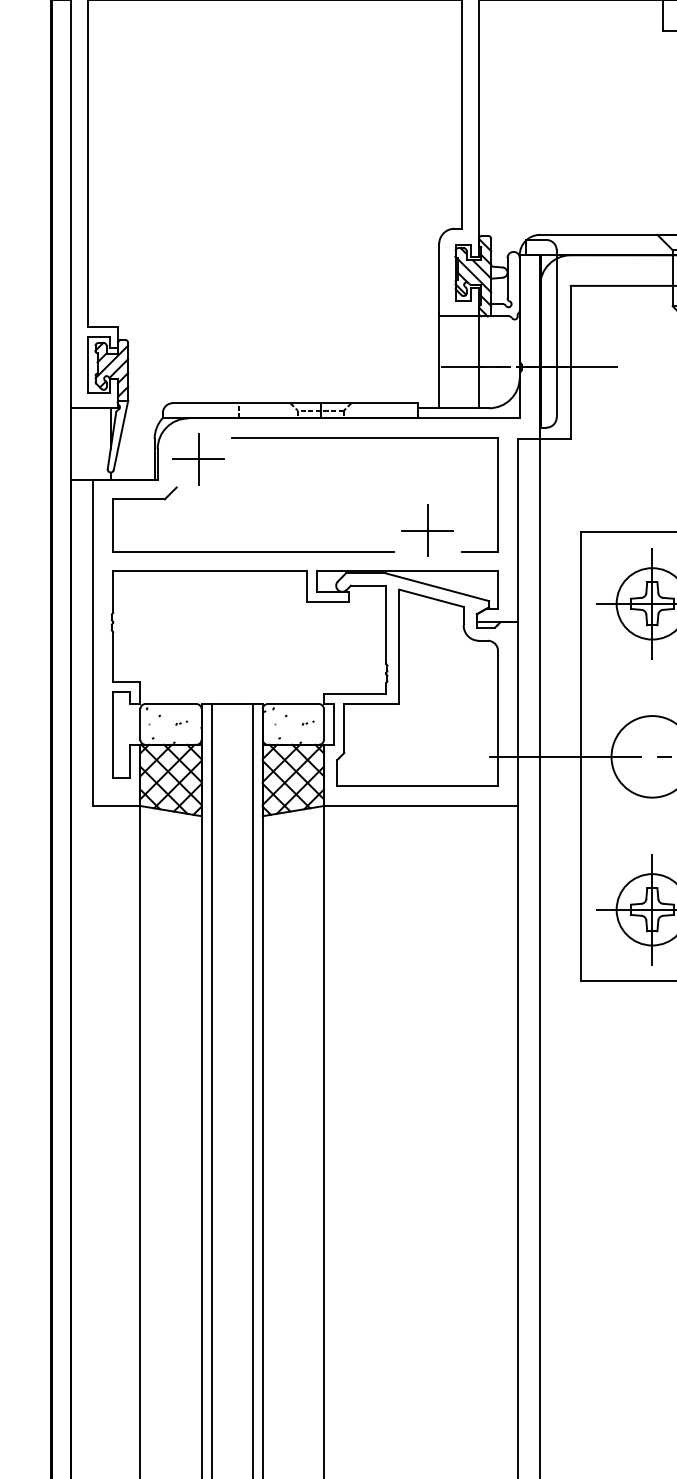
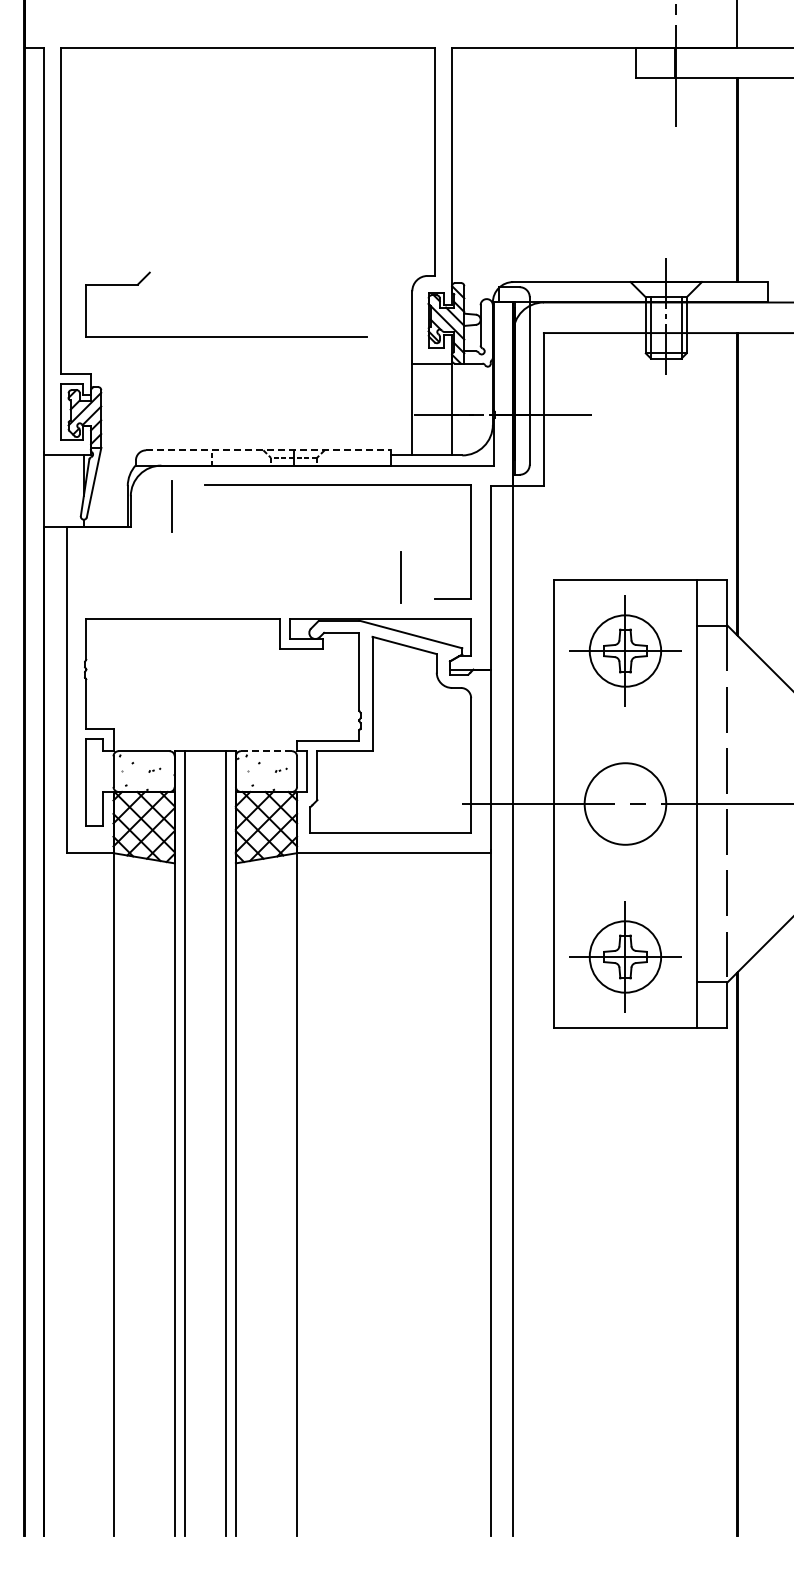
line: (296, 403) -> (269, 450), solid -> dashed
line: (198, 459) -> (171, 506), removed
line: (427, 530) -> (400, 577), removed
part: (253, 551) -> (226, 336), moved
line: (292, 704) -> (265, 751), solid -> dashed

